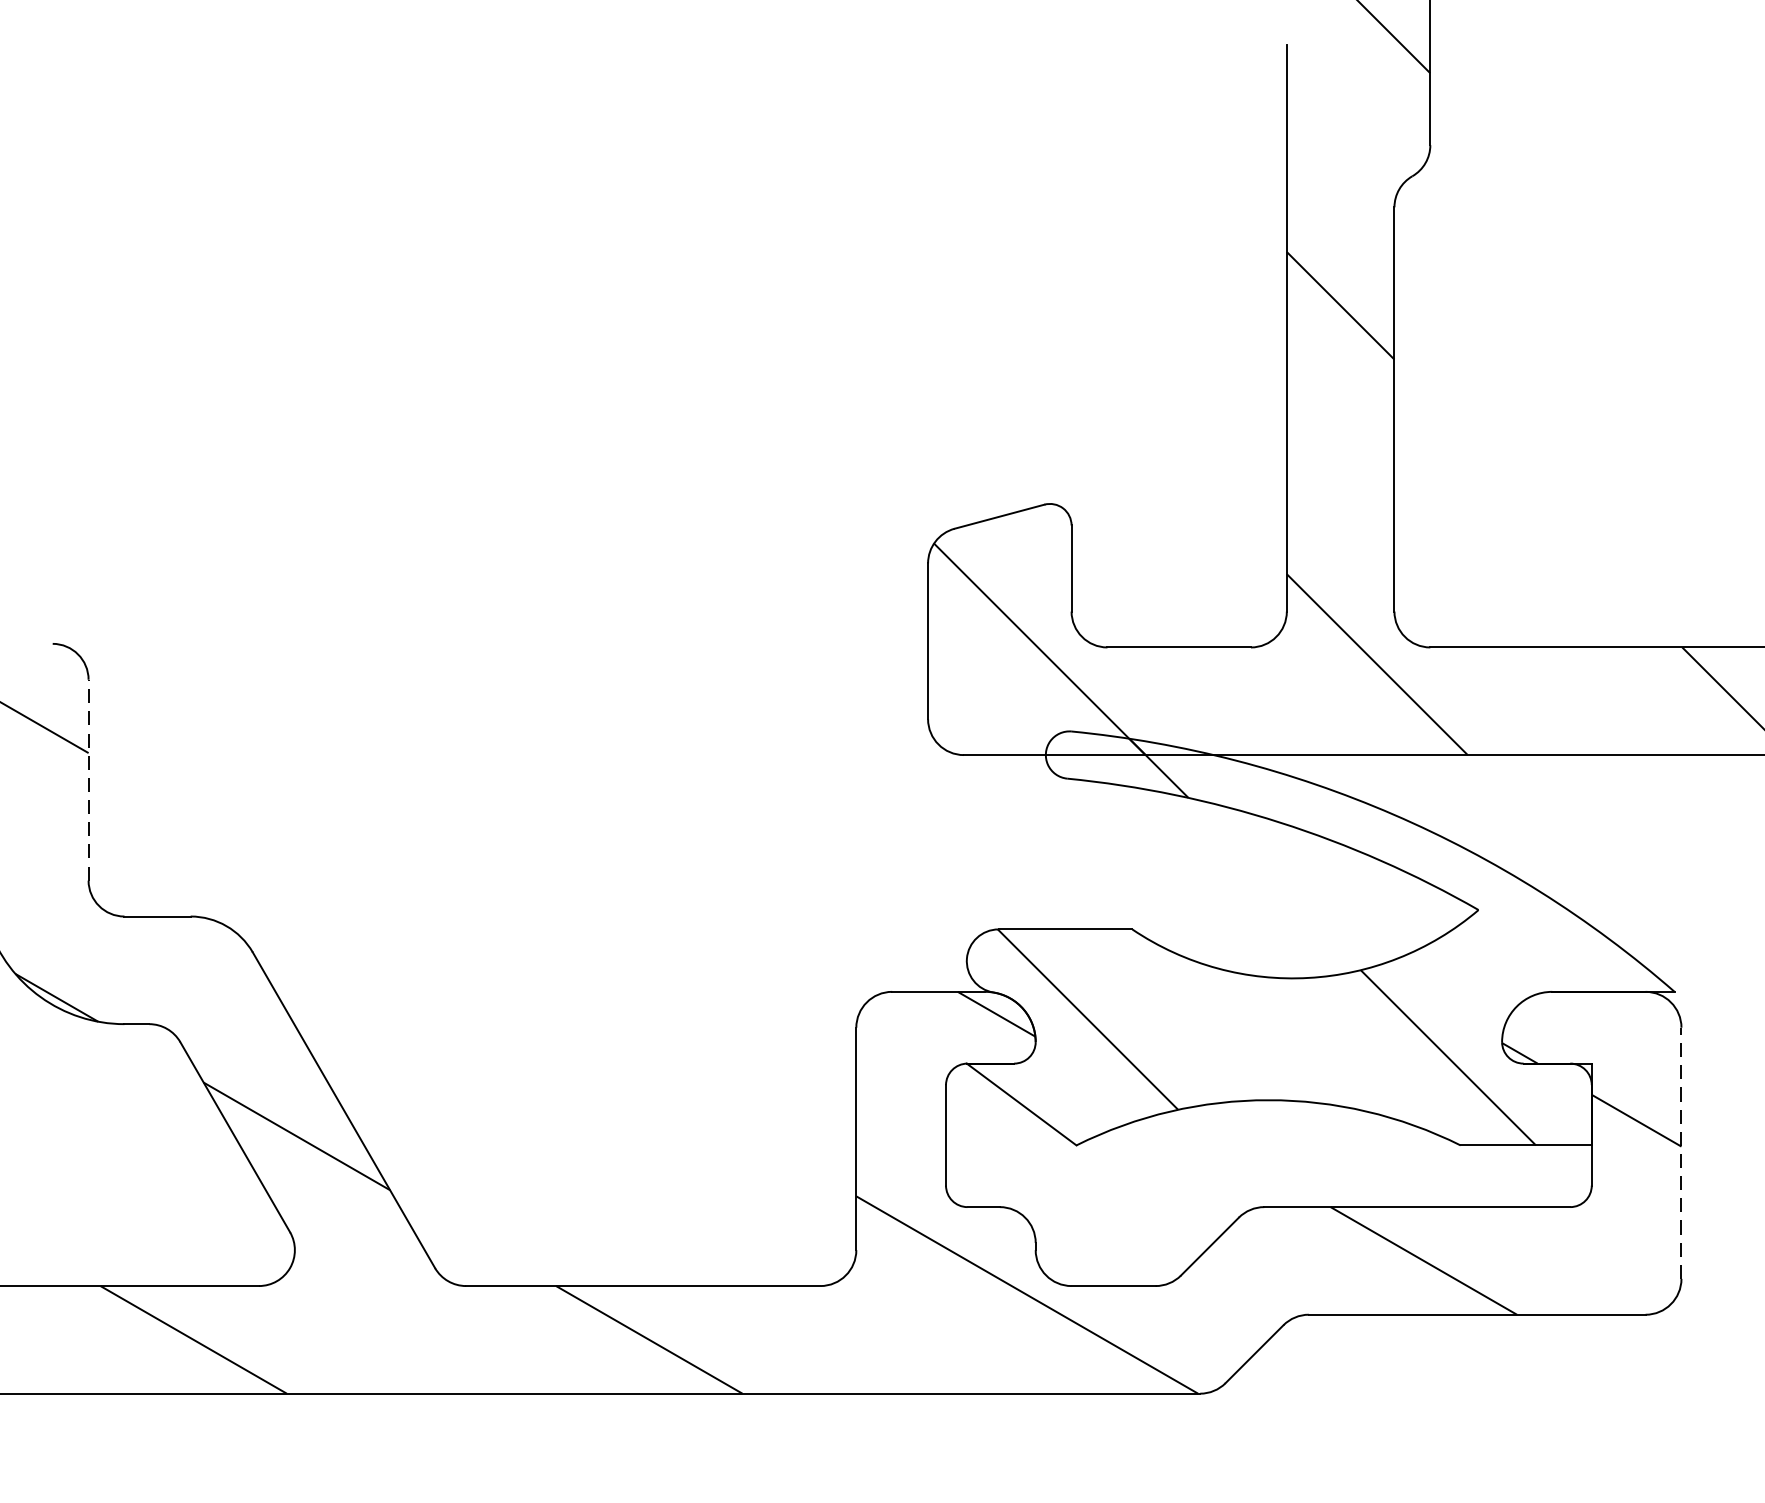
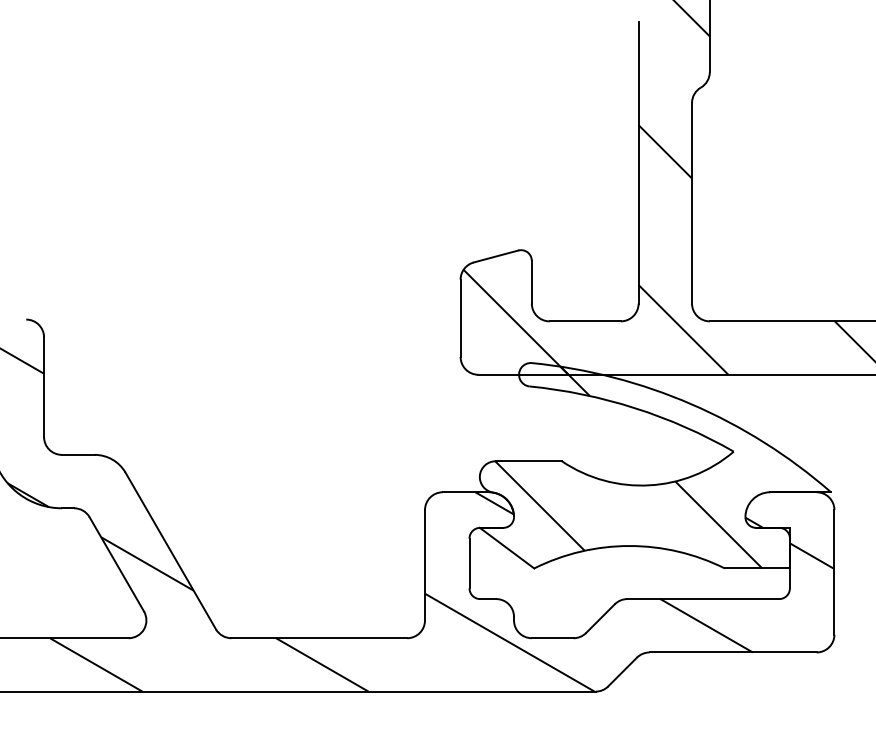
line: (89, 780) -> (44, 387), dashed -> solid
line: (1681, 1151) -> (834, 571), dashed -> solid

